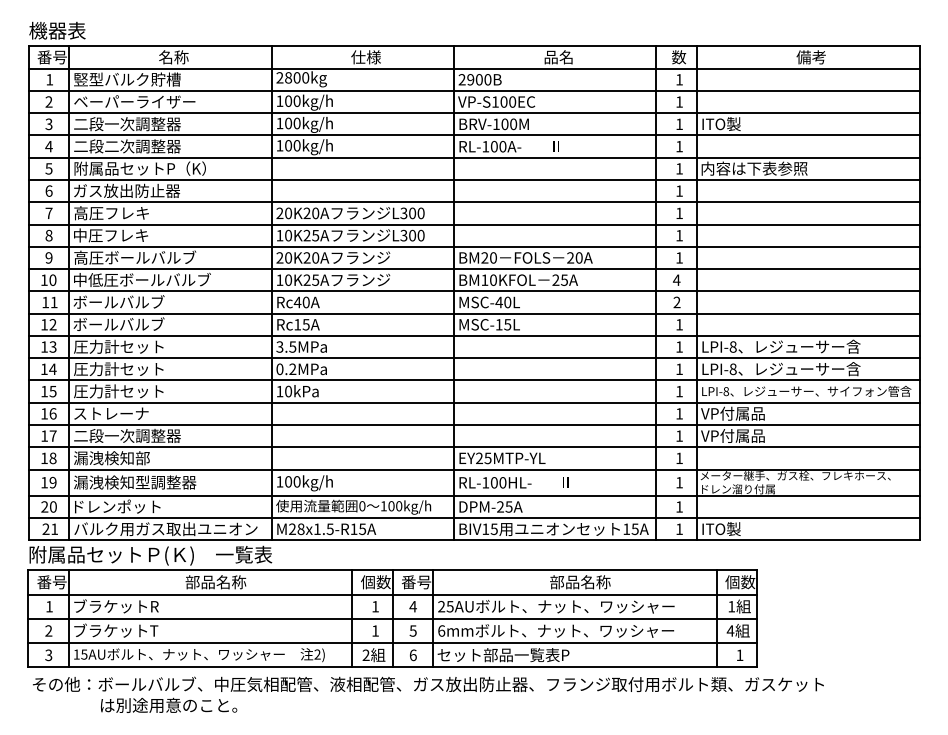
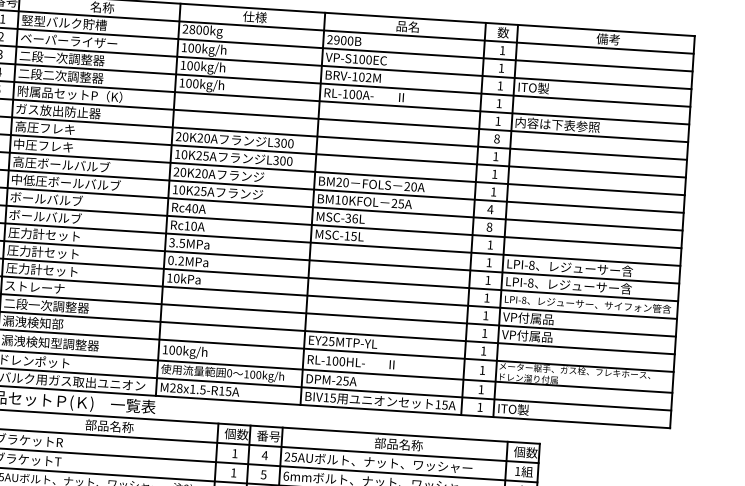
text: (513, 124) -> (368, 77), BRV-100M -> BRV-102M
text: (679, 190) -> (497, 138), 1 -> 8
text: (503, 302) -> (351, 218), MSC-40L -> MSC-36L
text: (676, 302) -> (489, 227), 2 -> 8
text: (305, 324) -> (193, 226), Rc15A -> Rc10A

